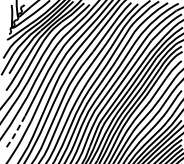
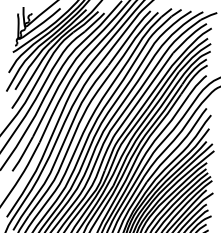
line: (16, 132) -> (23, 154), dashed -> solid

